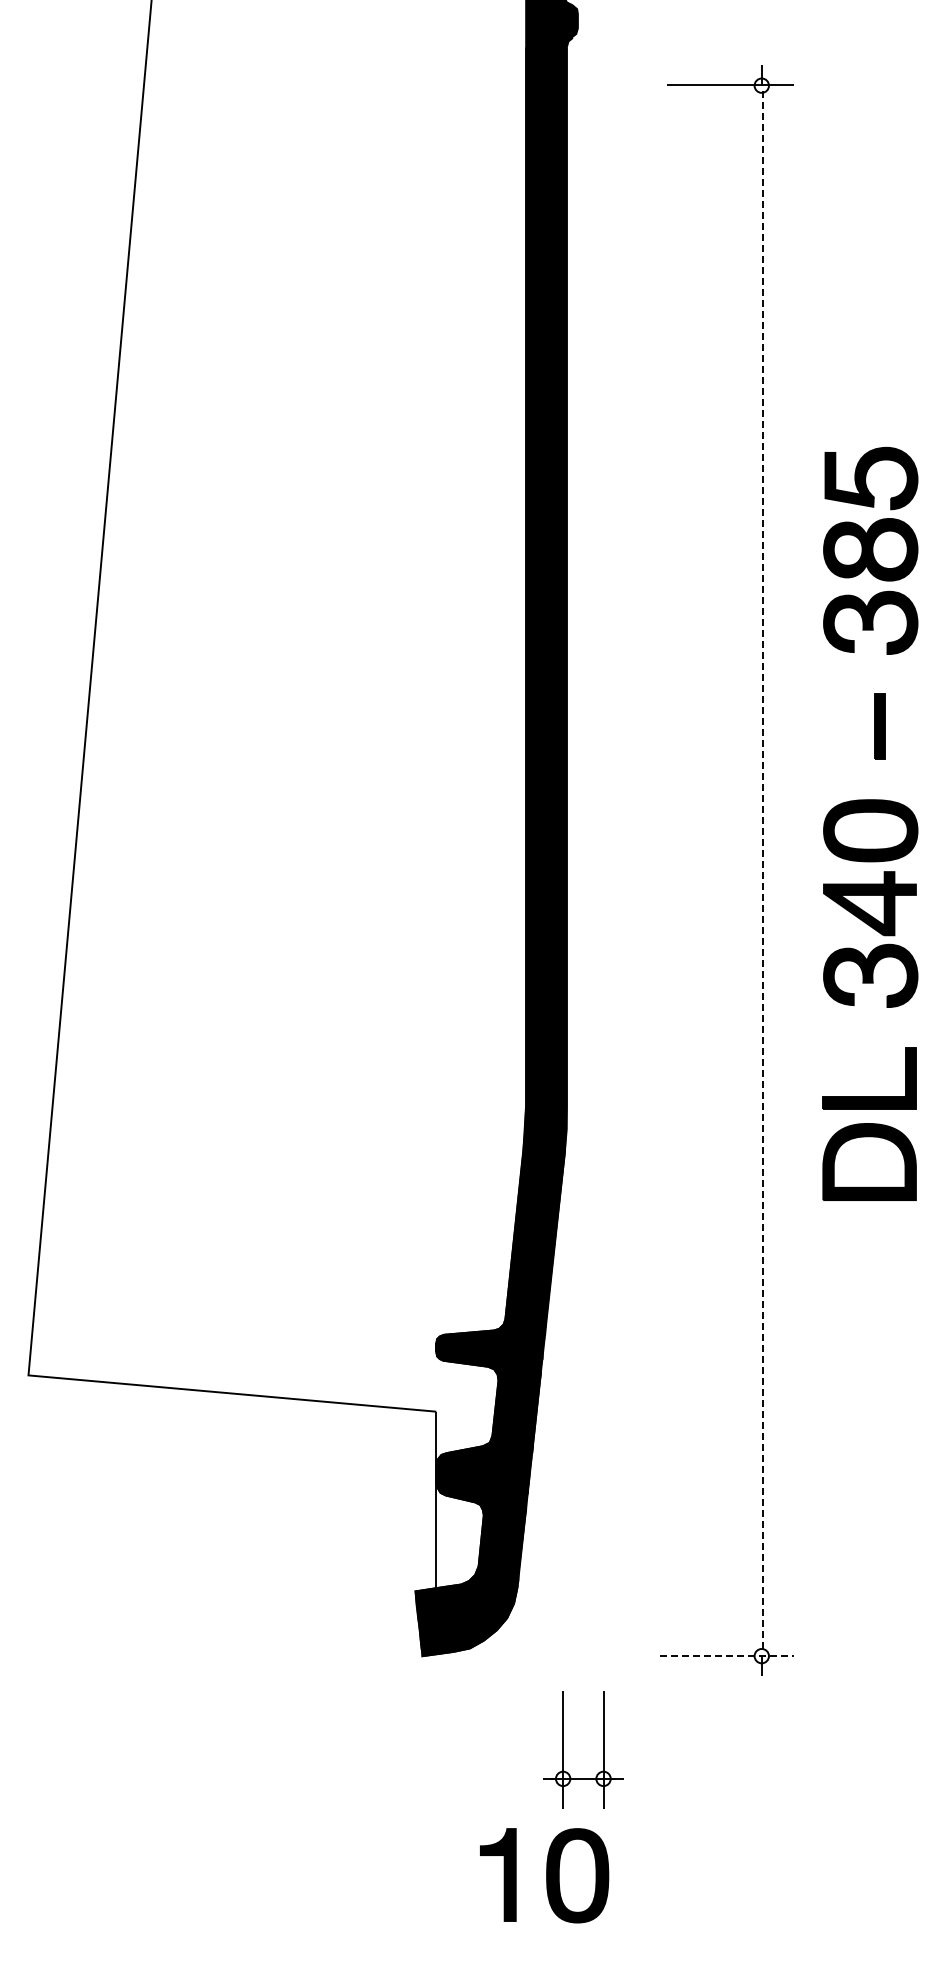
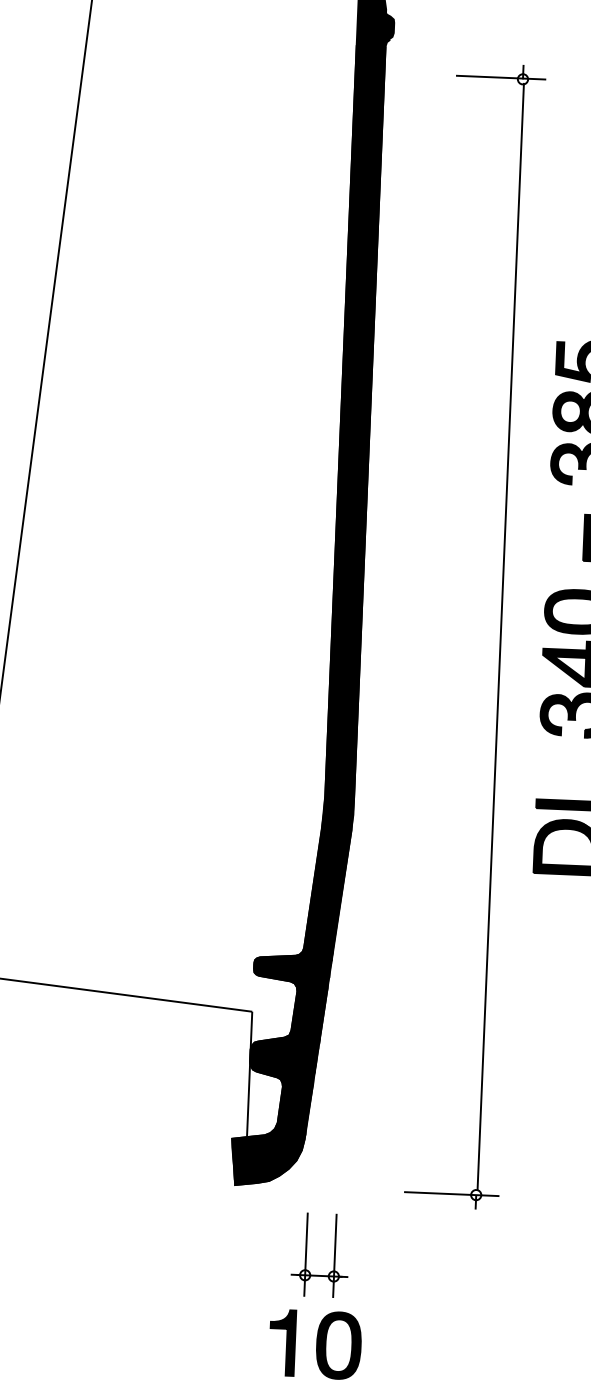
line: (763, 870) -> (500, 636), dashed -> solid
line: (727, 1656) -> (451, 1194), dashed -> solid
part: (563, 1749) -> (306, 1254), moved

